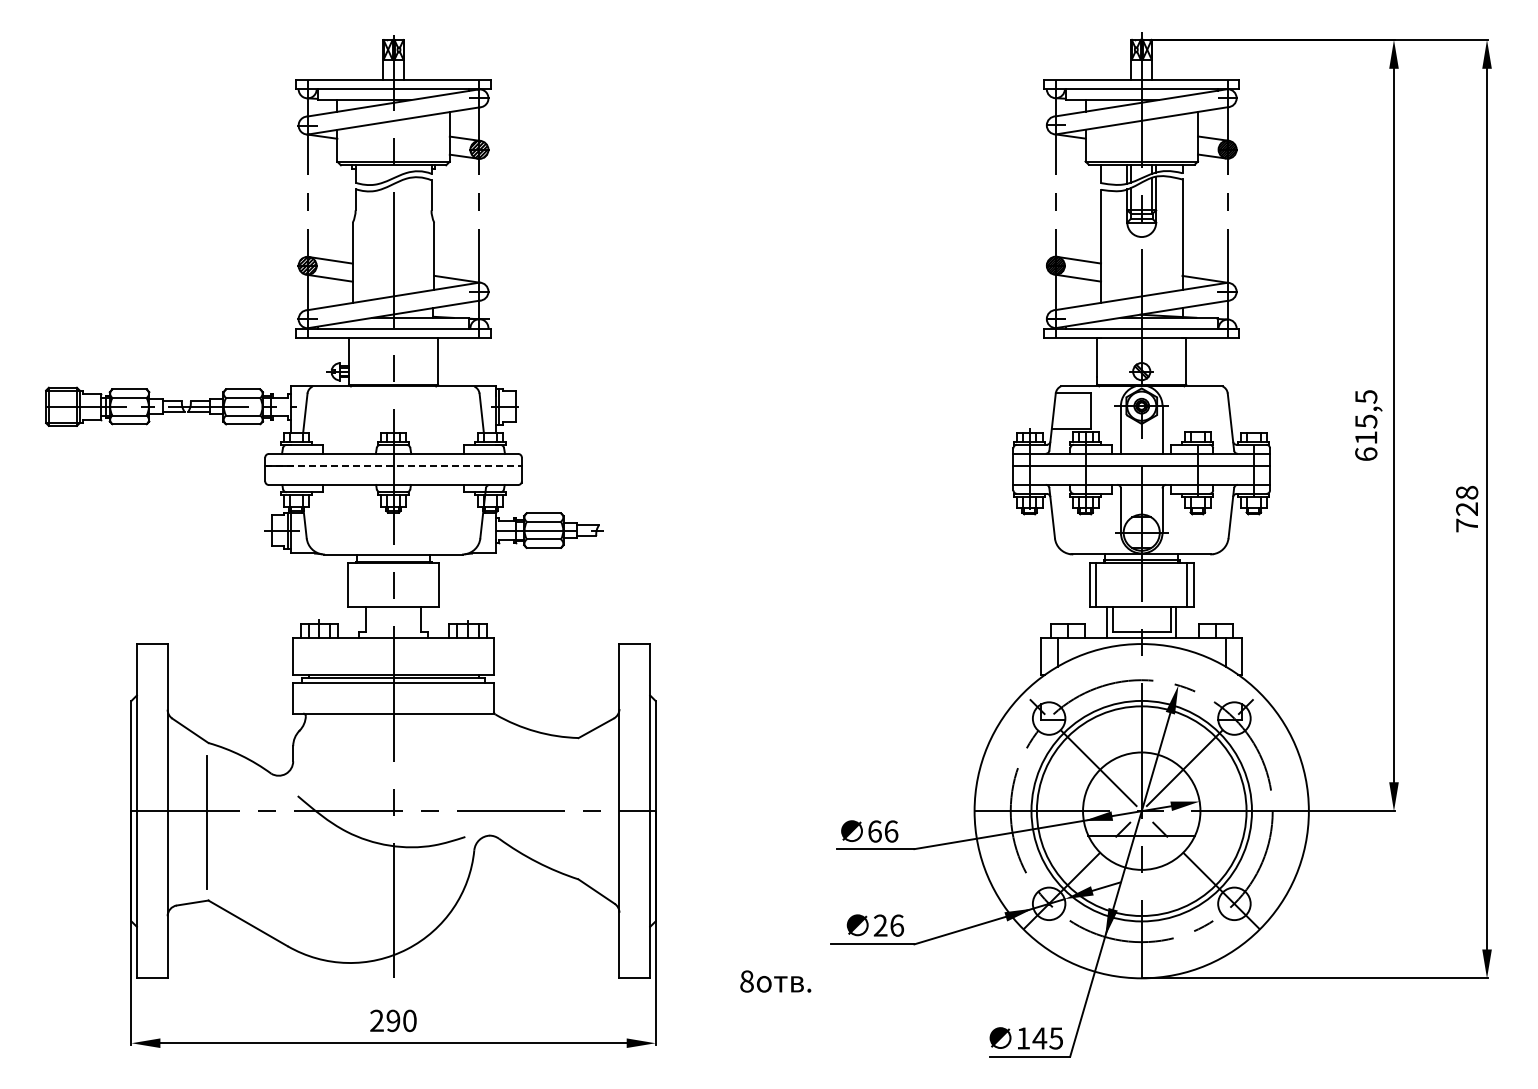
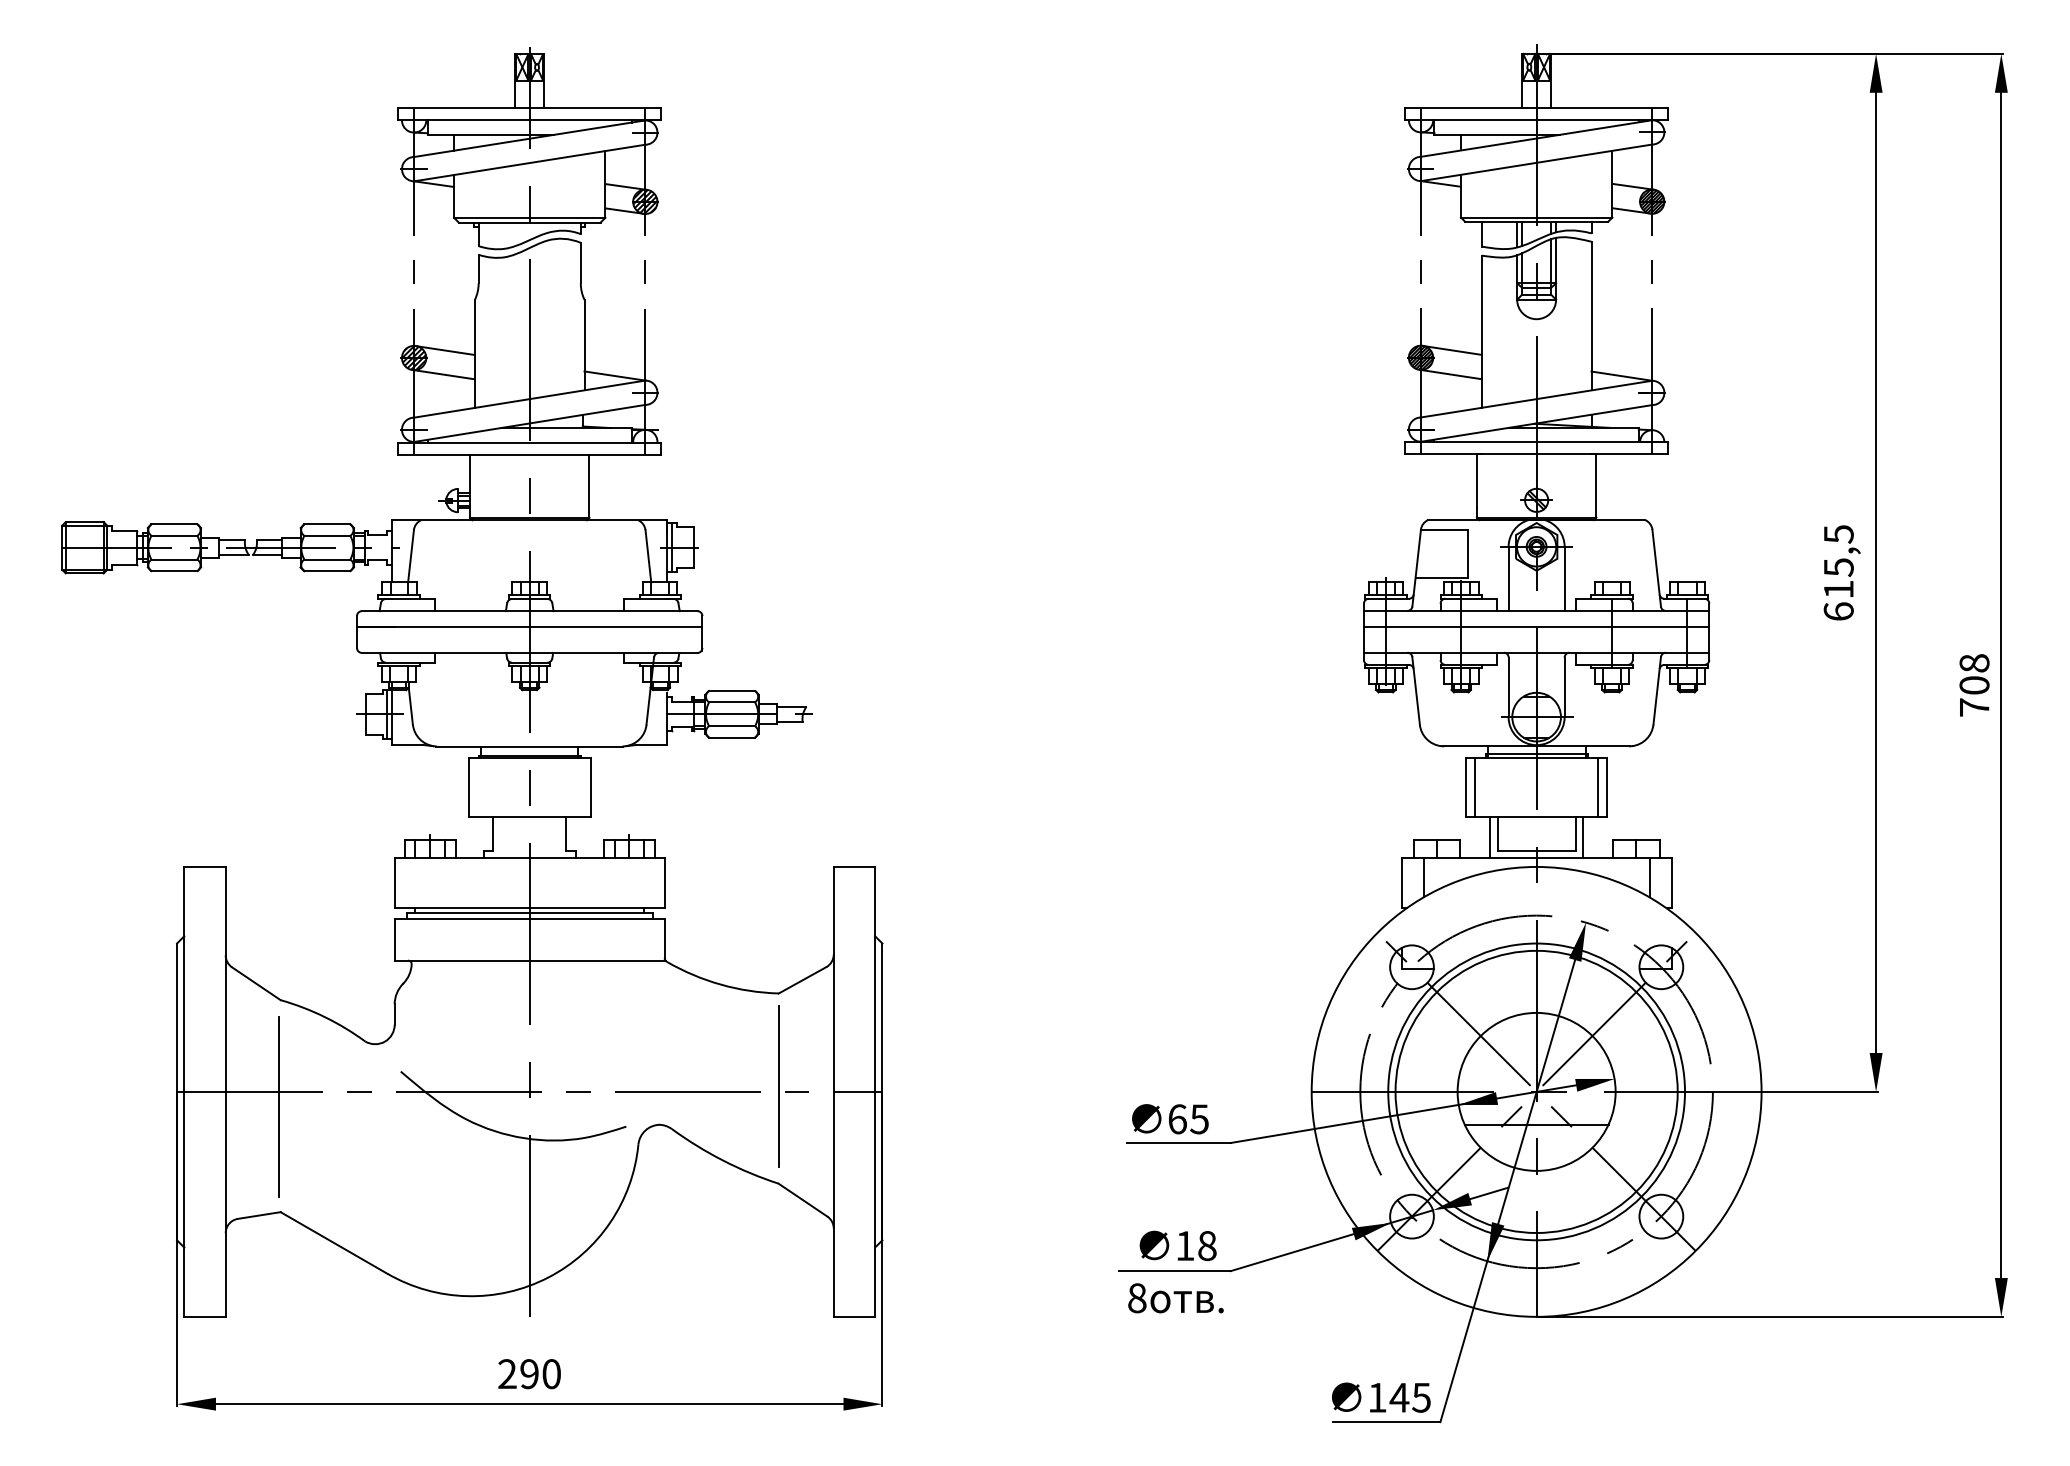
line: (394, 465) -> (530, 626), dashed -> solid
text: (1467, 508) -> (1975, 684), 728 -> 708
line: (578, 806) -> (778, 1085), added
text: (891, 831) -> (1199, 1119), 66 -> 65
text: (888, 925) -> (1195, 1245), 26 -> 18
text: (775, 981) -> (1175, 1298), moved

